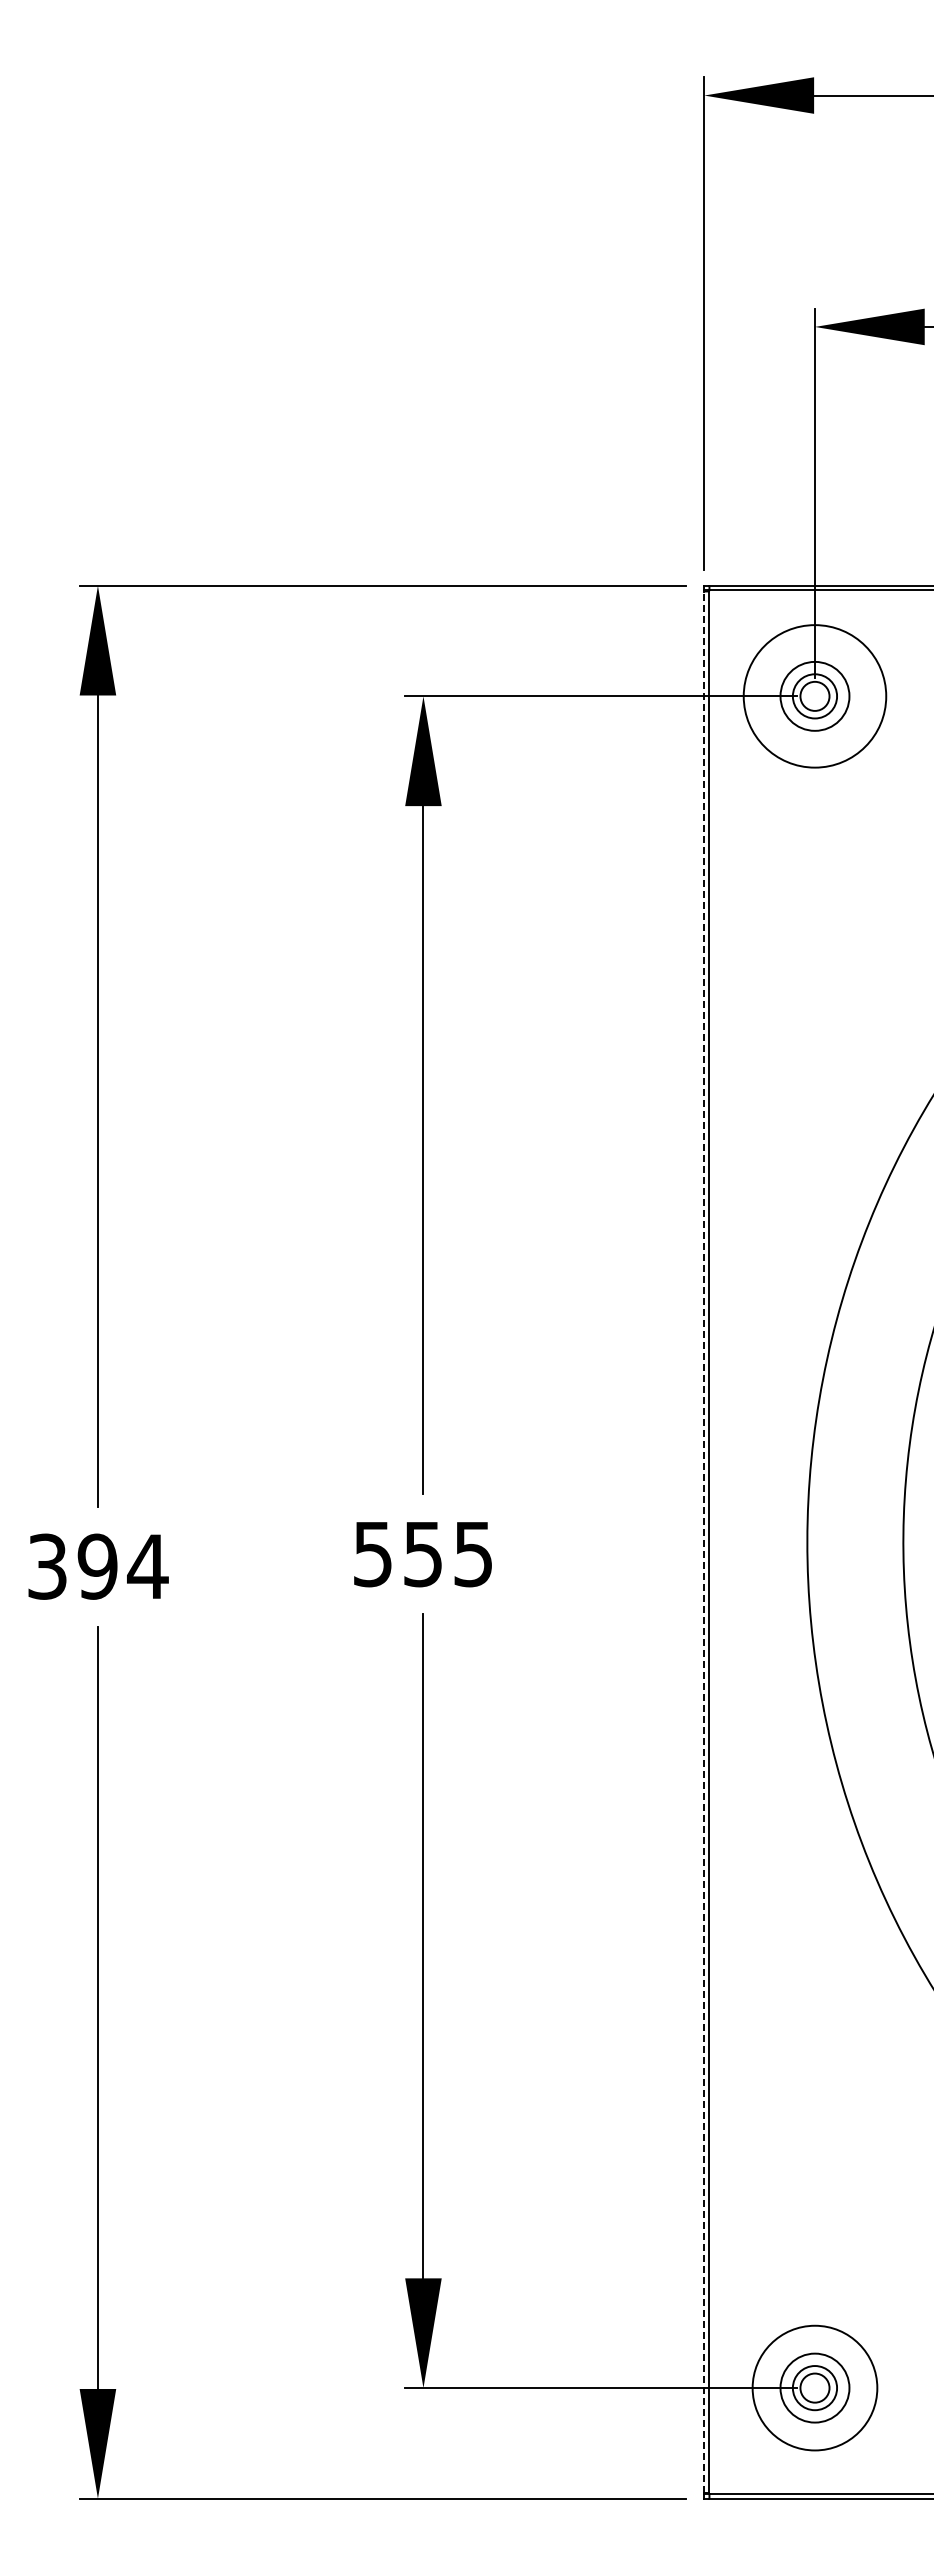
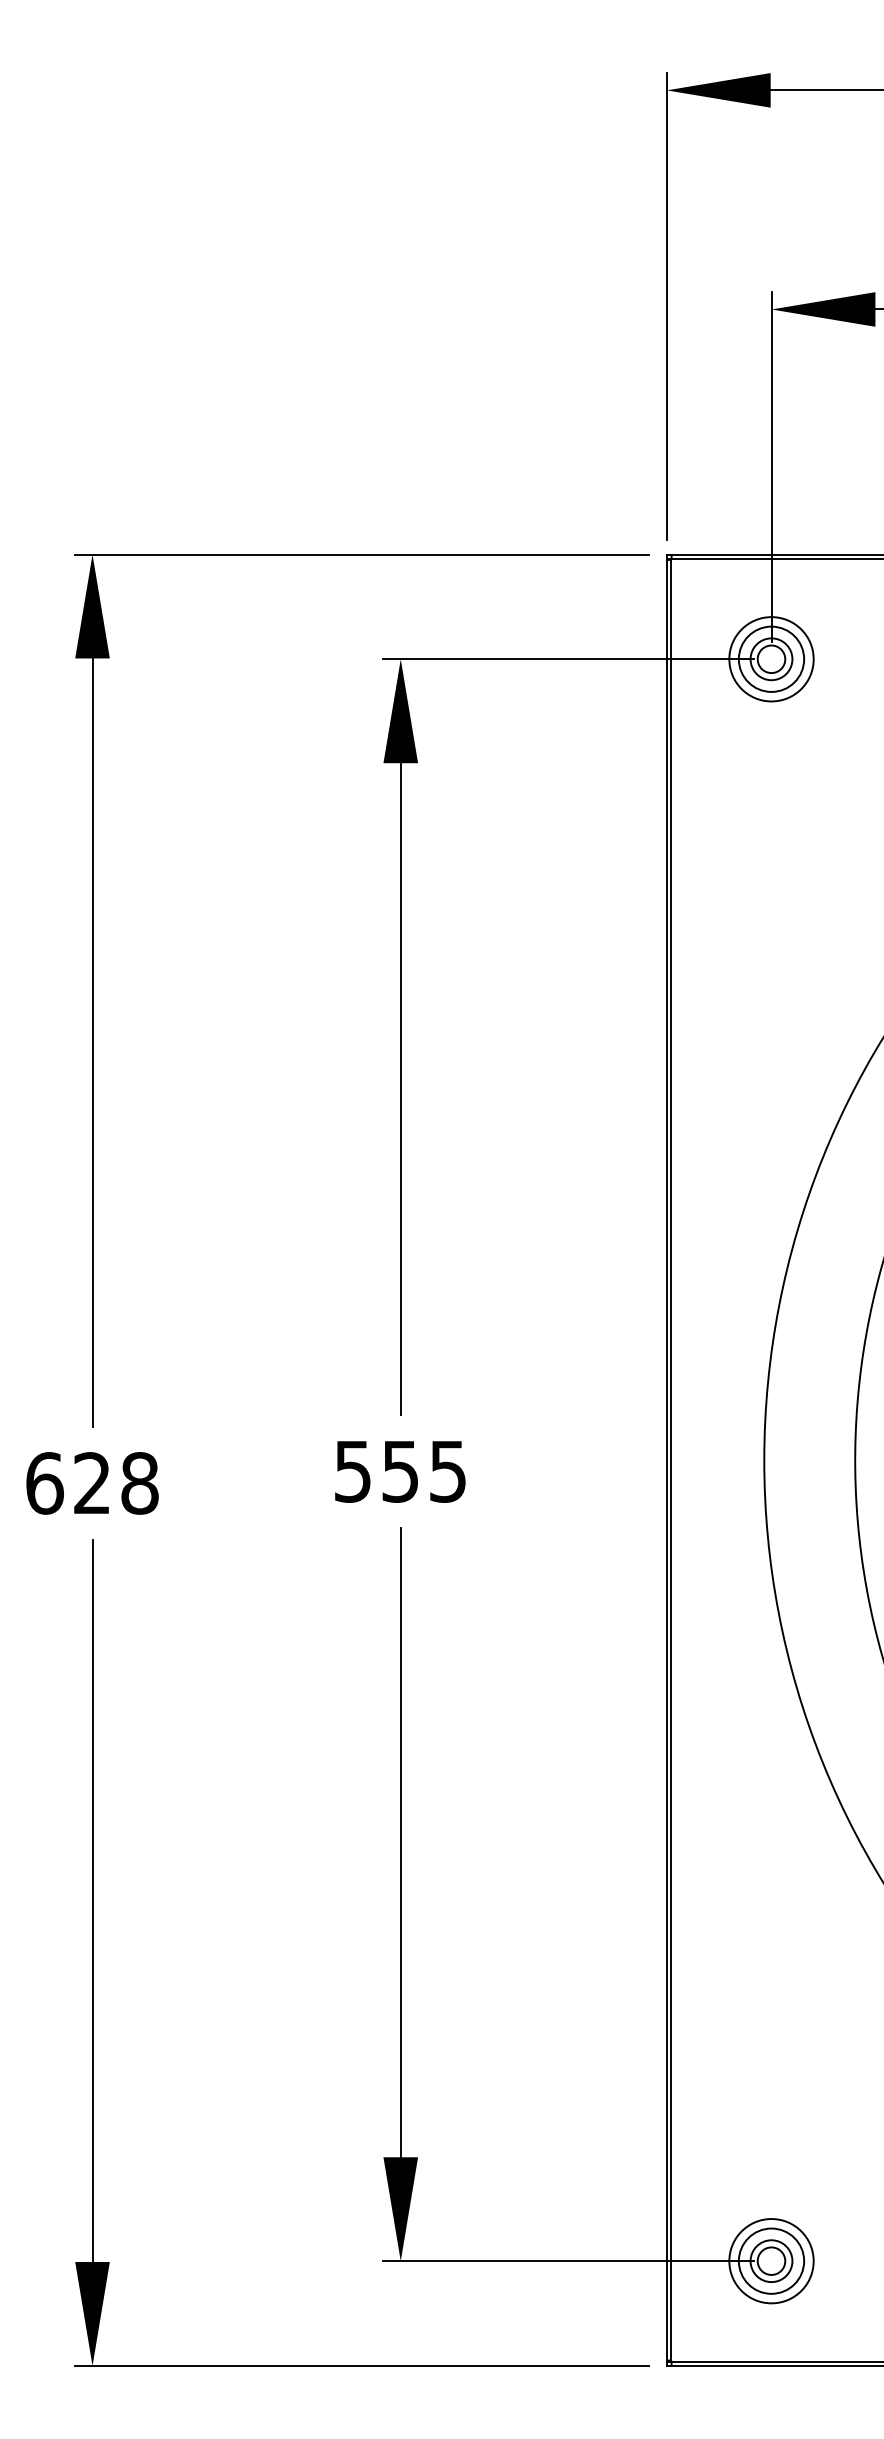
circle: (814, 695) -> (771, 658), size x0.62
line: (704, 1542) -> (666, 1460), dashed -> solid
text: (98, 1566) -> (93, 1483), 394 -> 628
circle: (814, 2387) -> (771, 2260), size x0.71

